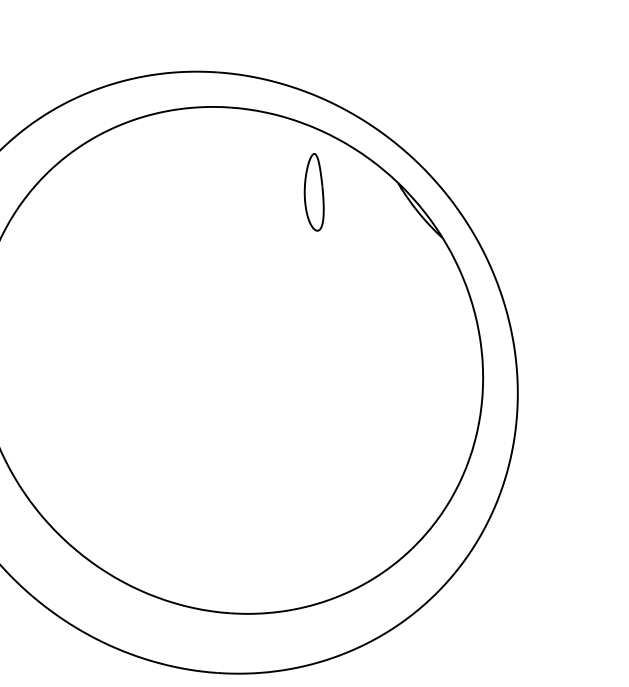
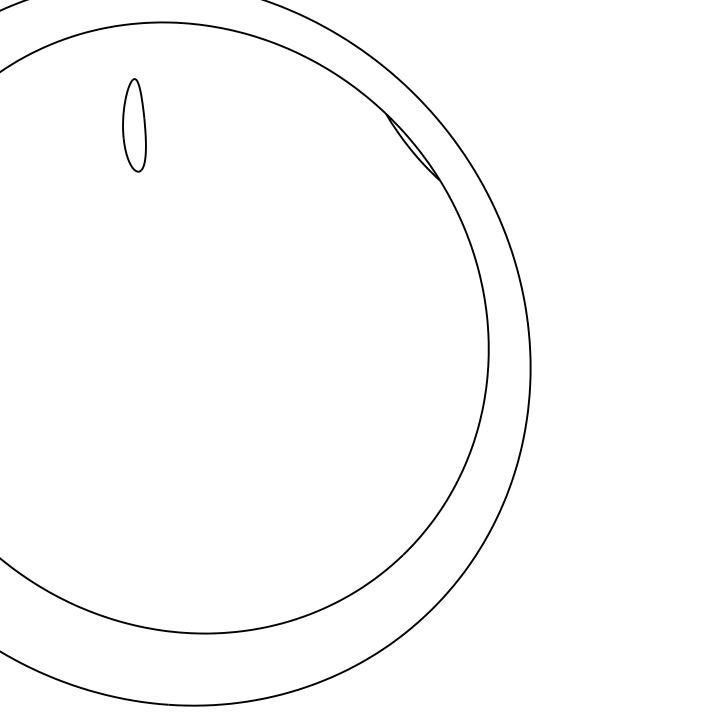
part: (313, 192) -> (133, 125), moved

